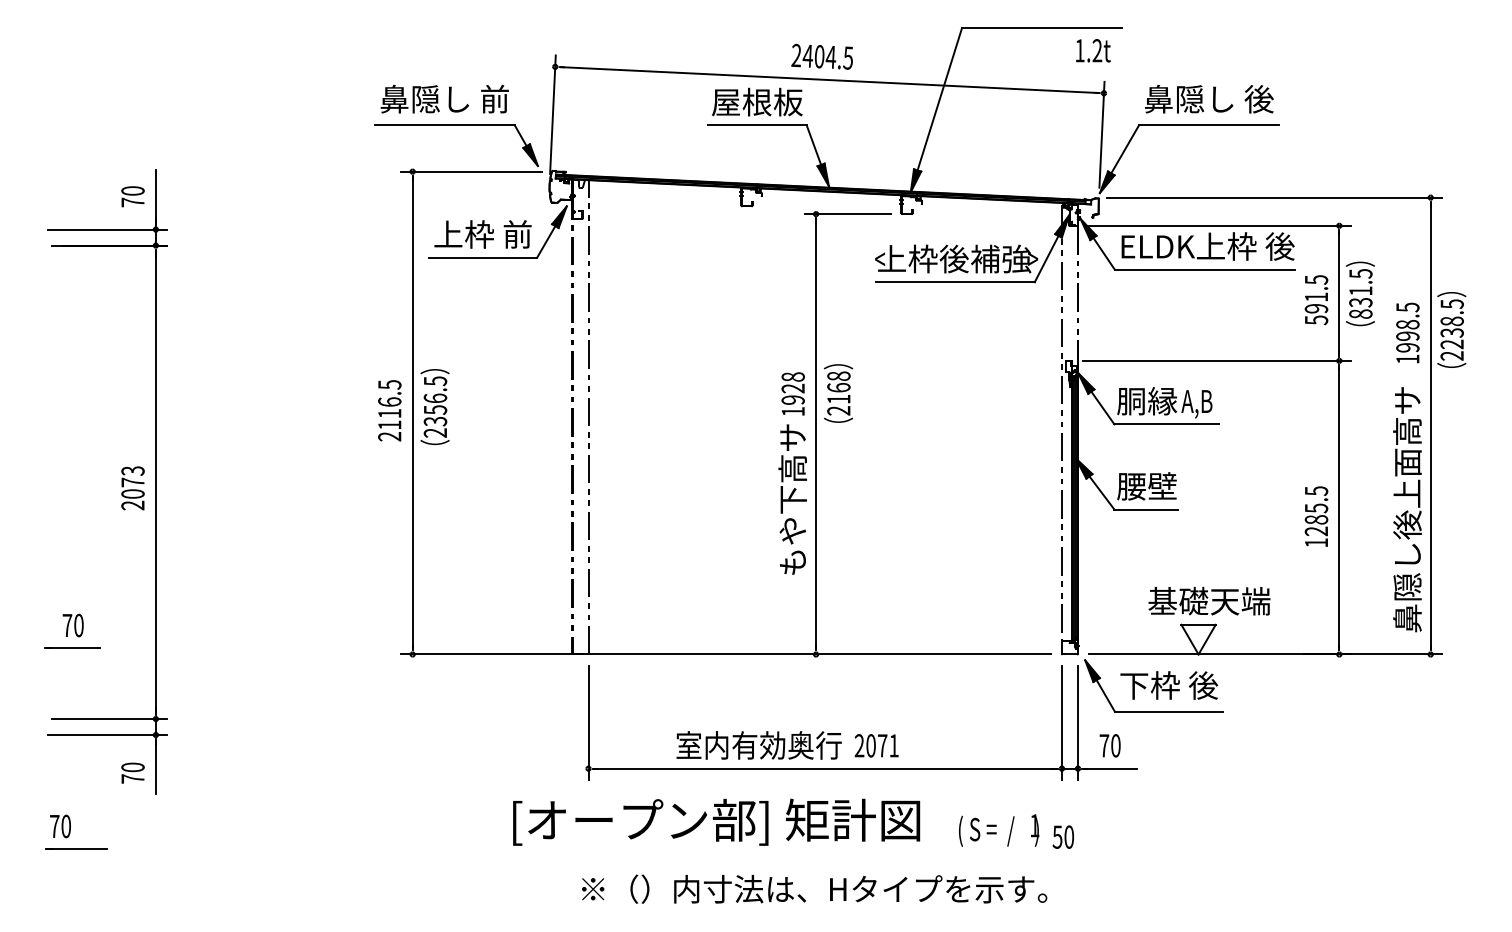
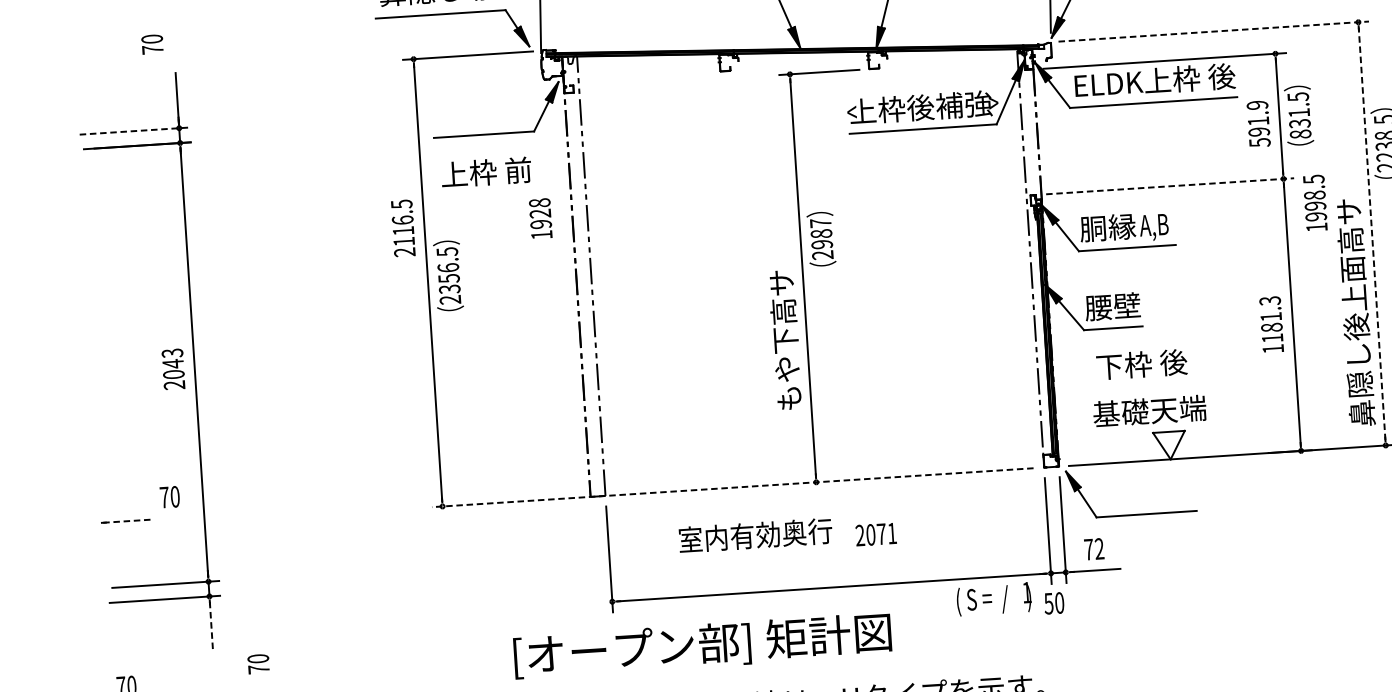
text: (132, 196) -> (152, 44), moved
line: (1274, 197) -> (1213, 31), solid -> dashed
line: (108, 229) -> (135, 130), solid -> dashed
text: (482, 234) -> (485, 172), moved
text: (1316, 279) -> (1257, 104), 591.5 -> 591.9
text: (1407, 332) -> (1314, 202), moved
line: (1216, 360) -> (1169, 185), solid -> dashed
text: (838, 387) -> (821, 233), 2168 -> 2987
text: (792, 393) -> (540, 218), moved
text: (389, 410) -> (403, 228), moved
line: (1430, 426) -> (1371, 234), solid -> dashed
text: (132, 482) -> (172, 363), 2073 -> 2043
text: (1316, 511) -> (1271, 319), 1285.5 -> 1181.3
text: (1209, 601) -> (1149, 411), moved
text: (72, 625) -> (169, 497), moved
line: (73, 648) -> (128, 521), solid -> dashed
line: (725, 654) -> (732, 487), solid -> dashed
text: (1169, 685) -> (1142, 364), moved
text: (758, 745) -> (755, 535), moved
text: (876, 745) -> (875, 534), moved
text: (1115, 745) -> (1099, 548), 70 -> 72
line: (155, 767) -> (211, 626), solid -> dashed
text: (132, 772) -> (258, 663), moved
text: (716, 821) -> (702, 645), moved
text: (999, 830) -> (994, 599), moved
text: (1062, 836) -> (1053, 602), moved

